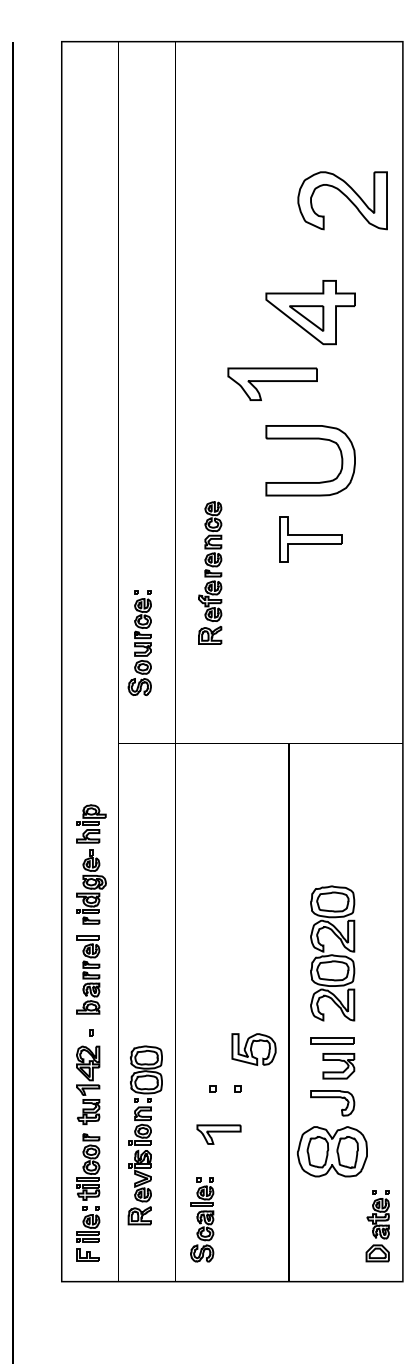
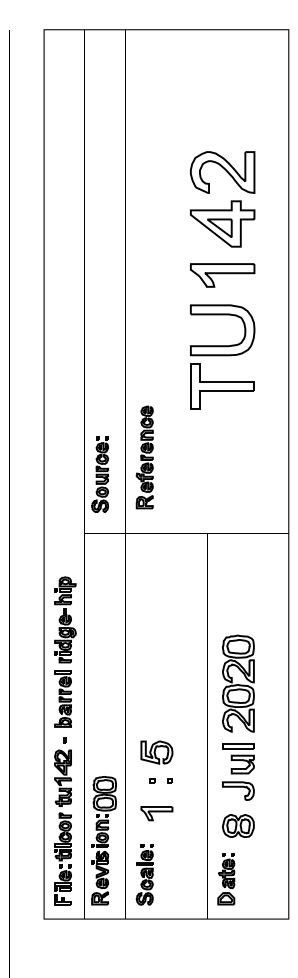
part: (342, 200) -> (222, 172), moved
part: (272, 383) -> (222, 274), moved
part: (310, 539) -> (222, 386), size x1.43
part: (210, 572) -> (145, 457), moved
part: (139, 642) -> (99, 474), moved
part: (253, 1049) -> (156, 752), moved
part: (144, 1135) -> (103, 840), moved
part: (332, 1151) -> (238, 825), size x0.62
part: (377, 1226) -> (226, 879), moved

